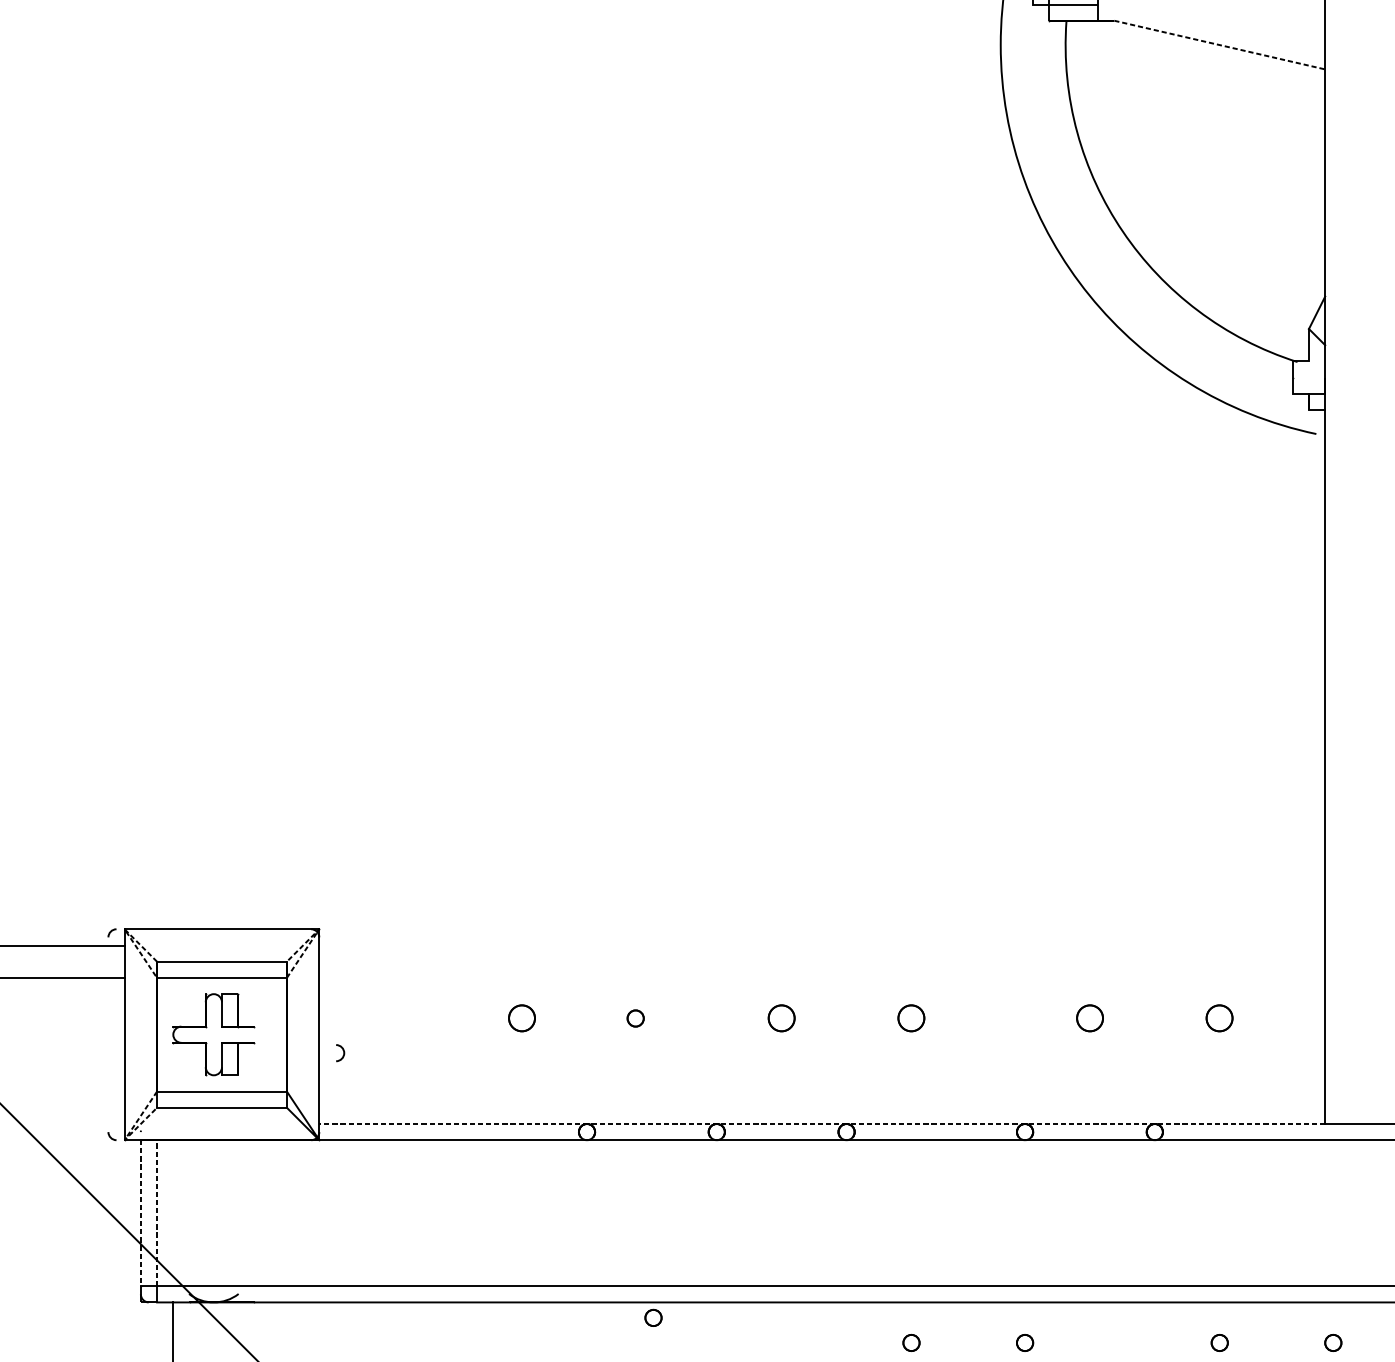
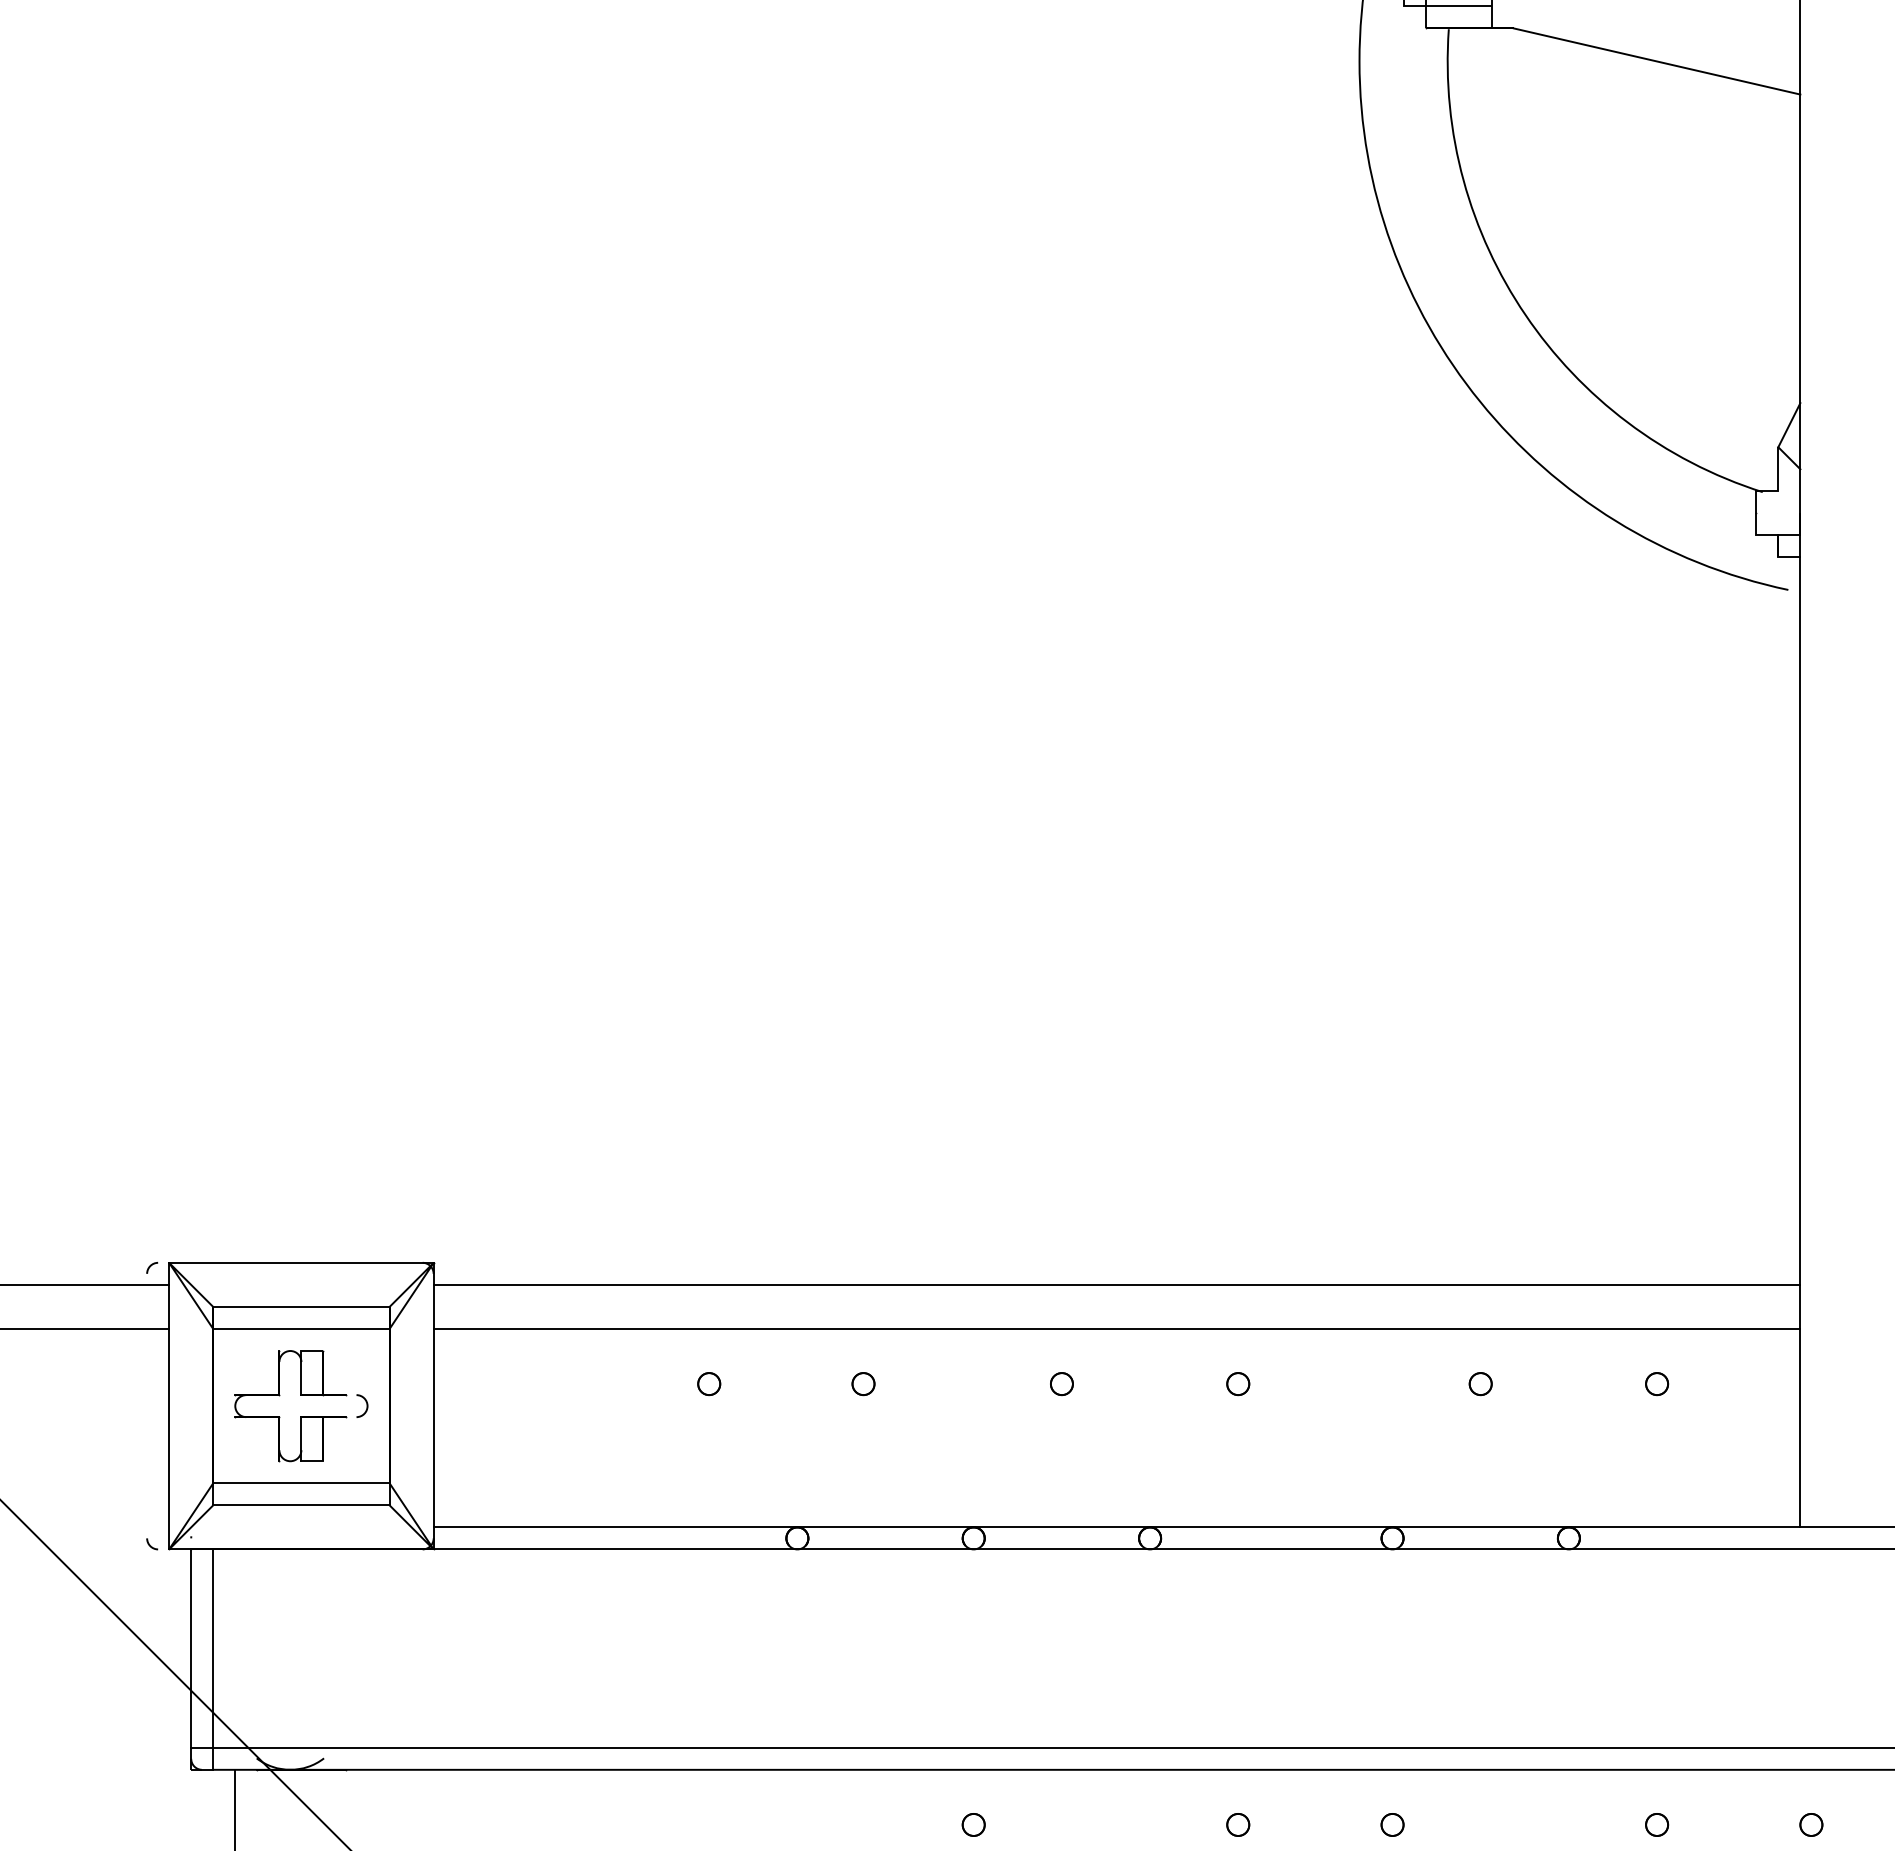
line: (1220, 45) -> (1657, 61), dashed -> solid
line: (127, 934) -> (173, 1269), dashed -> solid
line: (316, 934) -> (429, 1269), dashed -> solid
line: (821, 945) -> (1116, 1284), added
line: (821, 977) -> (1116, 1328), added
part: (522, 1018) -> (709, 1384), size x0.62
part: (781, 1018) -> (1061, 1384), size x0.62
part: (911, 1018) -> (1238, 1384), size x0.62
part: (1089, 1018) -> (1480, 1384), size x0.62
part: (1220, 1018) -> (1657, 1384), size x0.62
curve: (343, 1052) -> (366, 1405), moved
line: (821, 1124) -> (1116, 1527), dashed -> solid
line: (127, 1135) -> (173, 1542), dashed -> solid
line: (141, 1213) -> (191, 1649), dashed -> solid
line: (157, 1213) -> (213, 1648), dashed -> solid
part: (653, 1317) -> (973, 1824), moved

